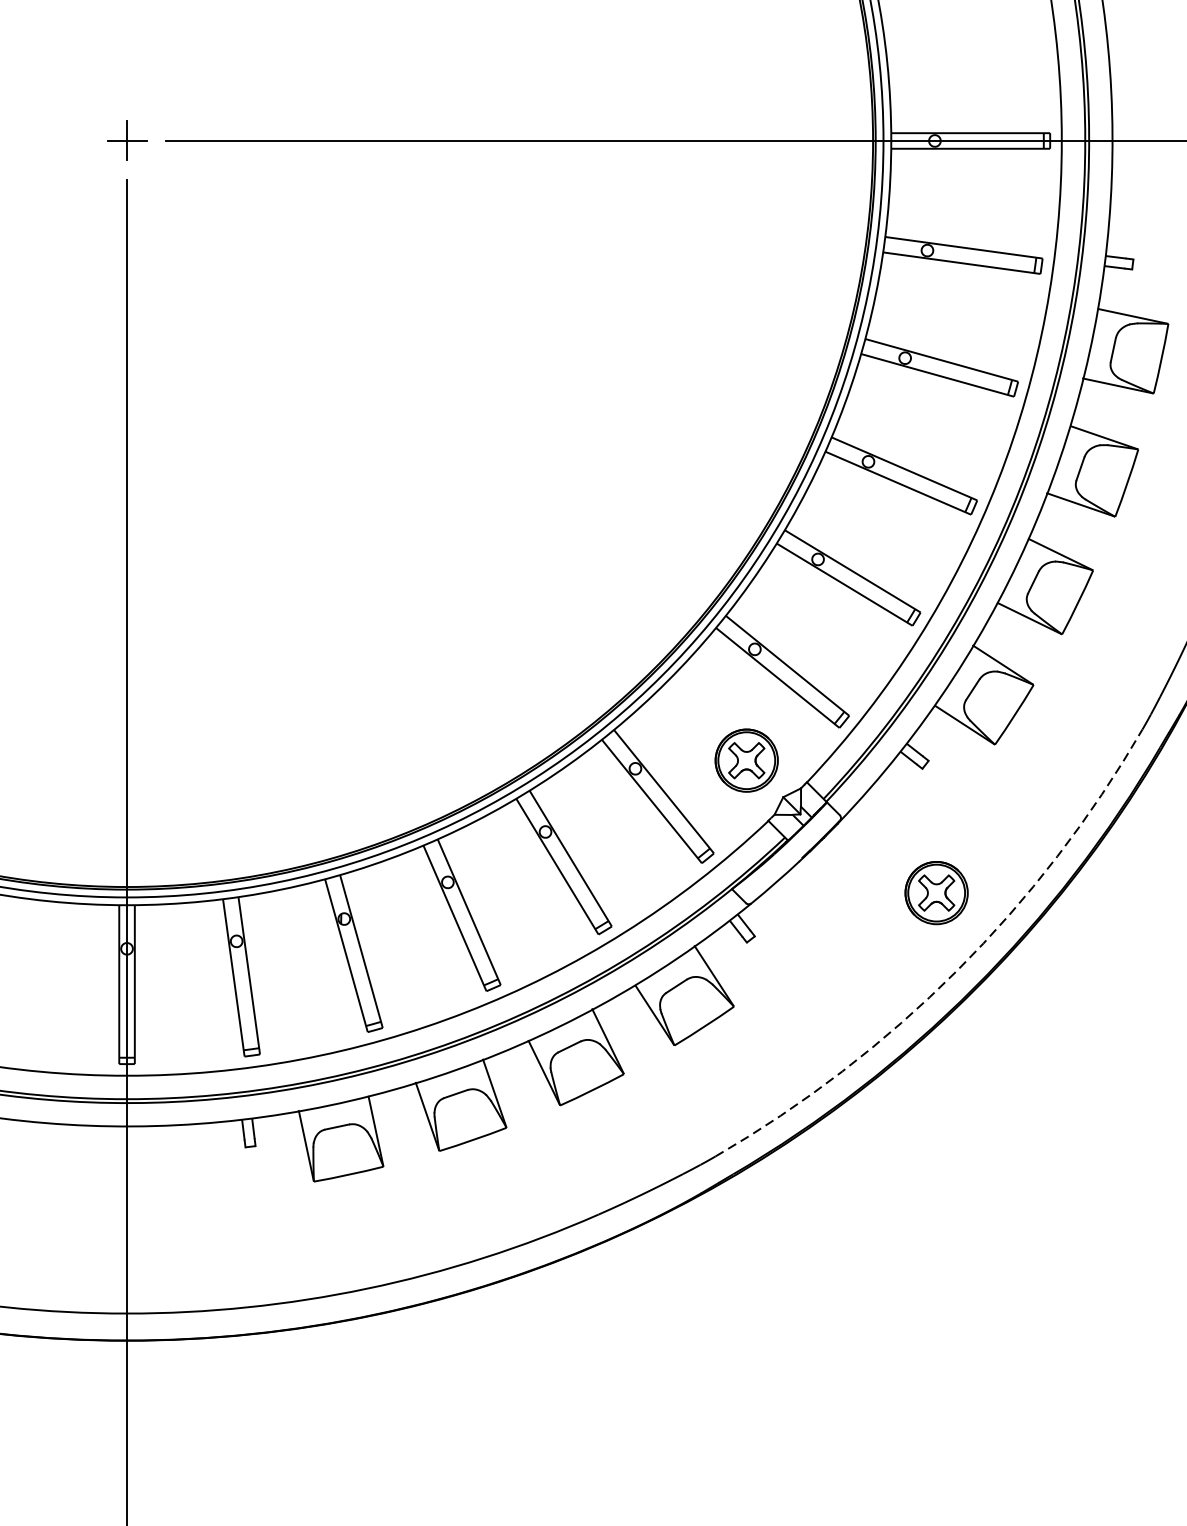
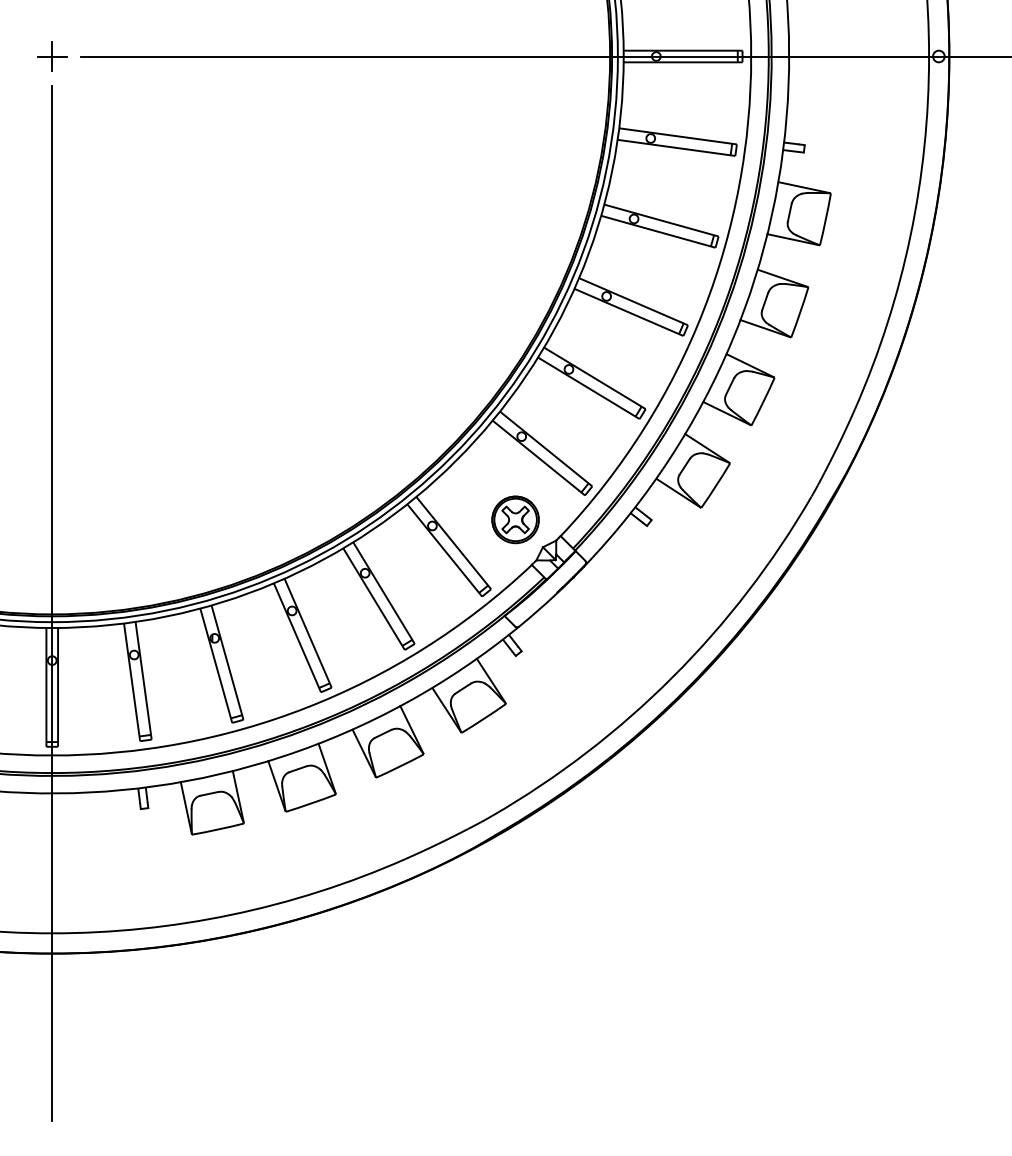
part: (936, 892) -> (657, 618), removed
arc: (956, 971) -> (672, 677), dashed -> solid

